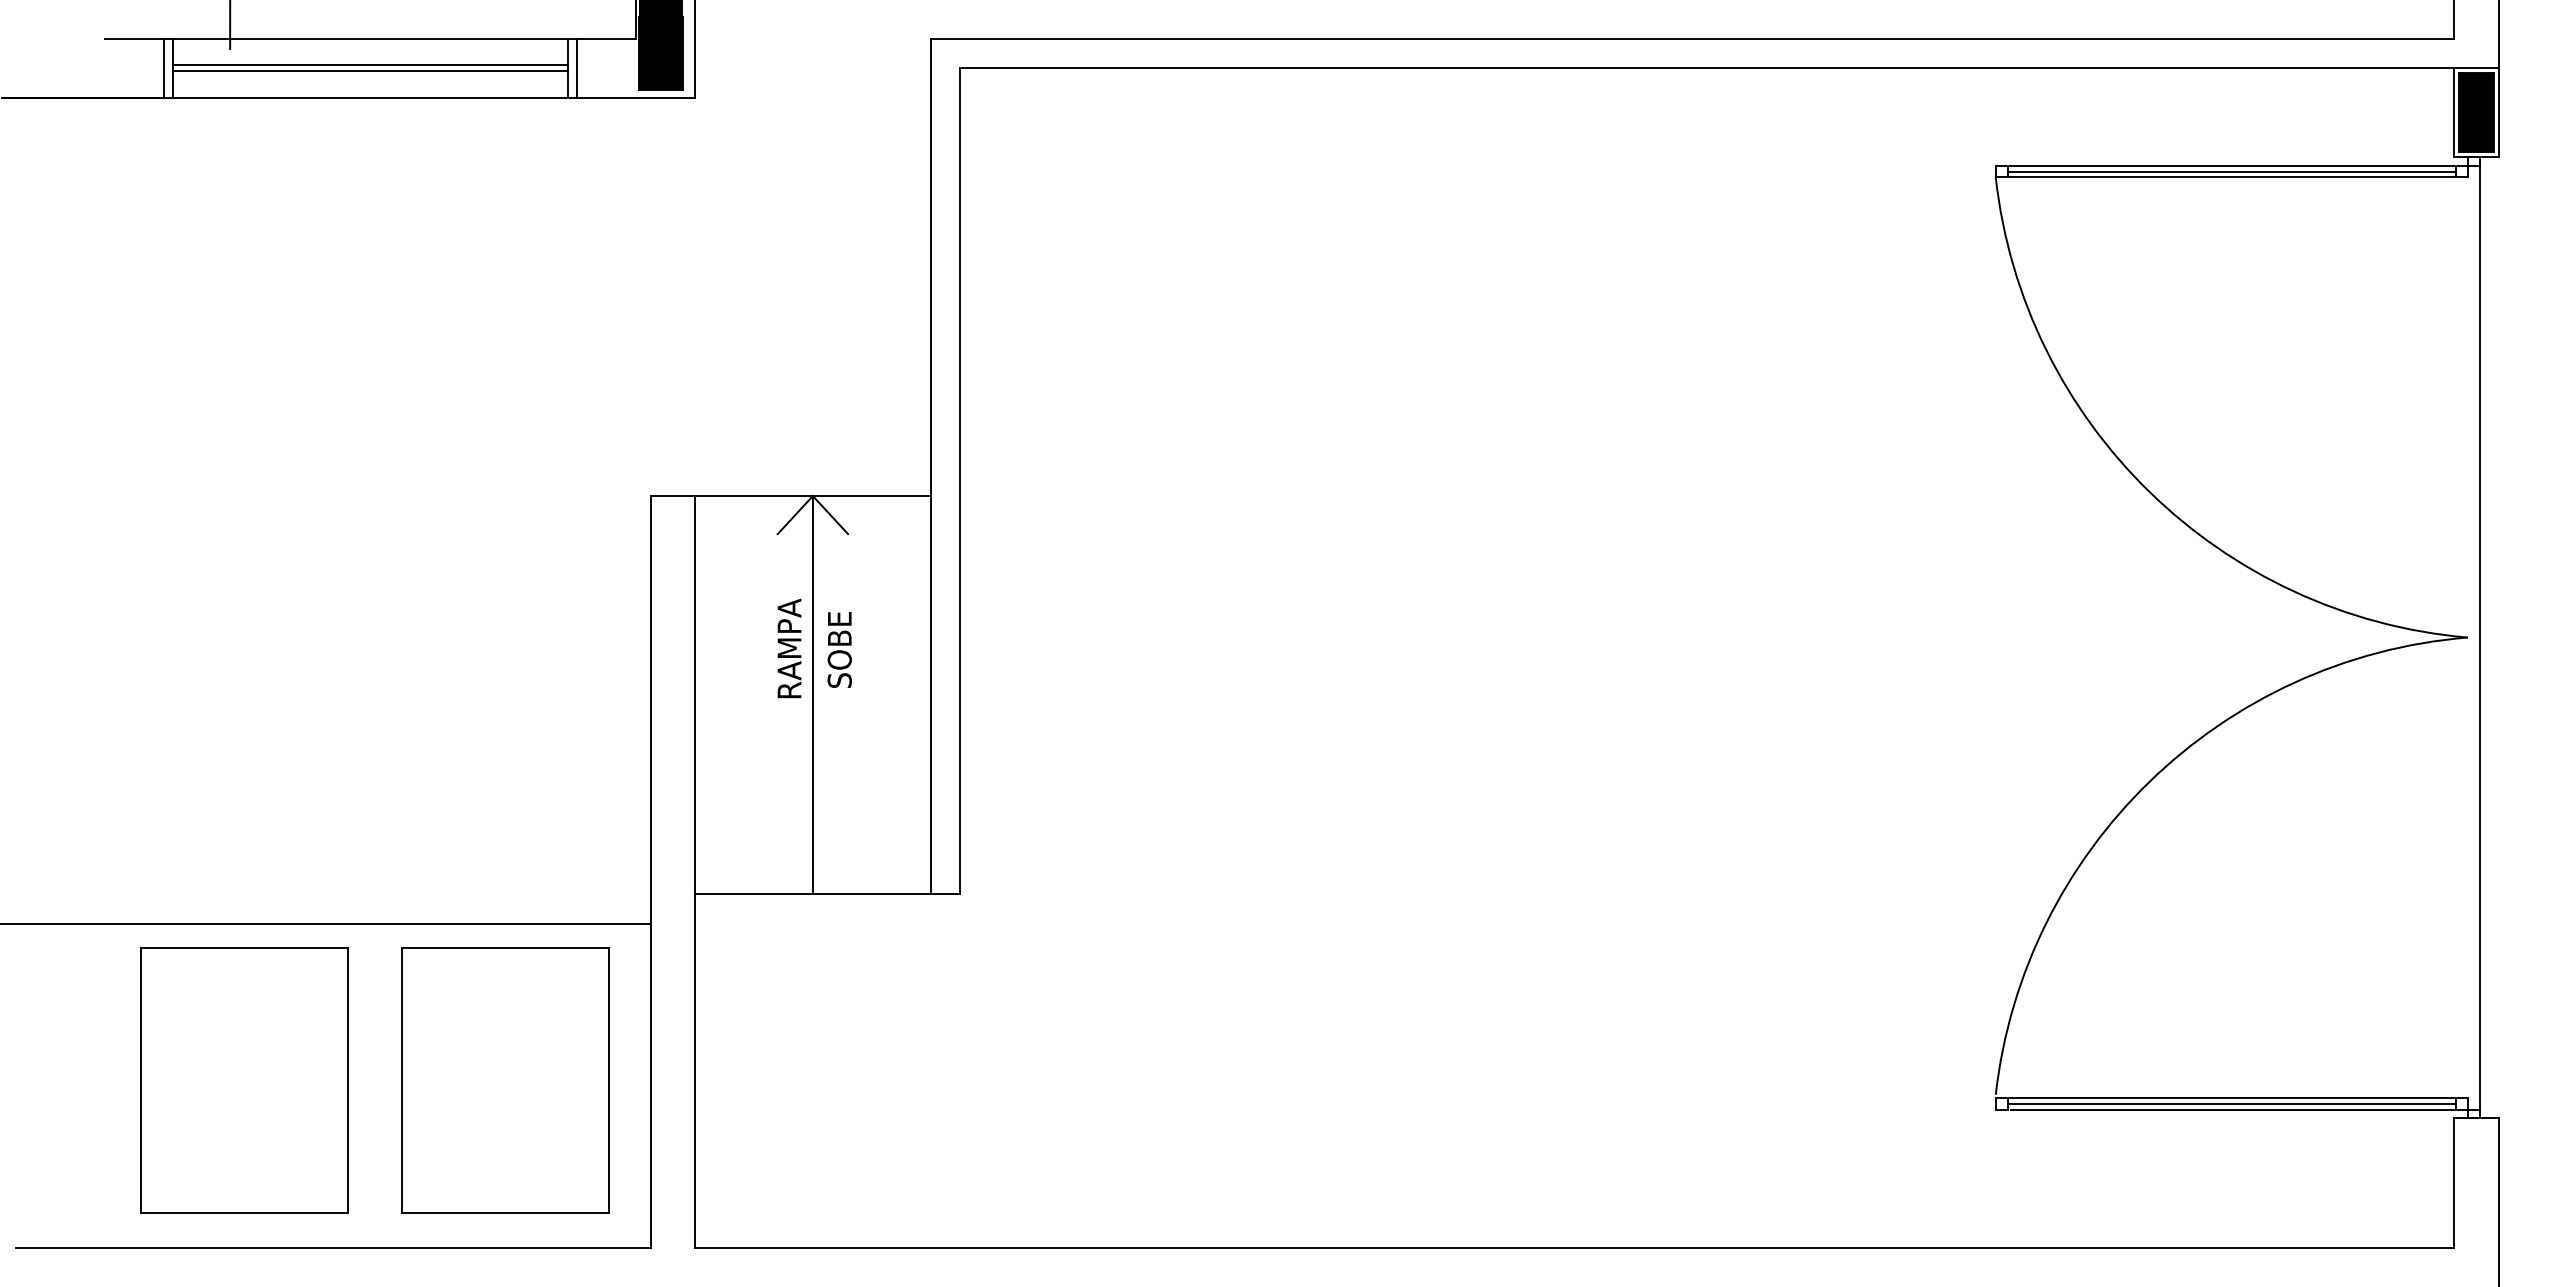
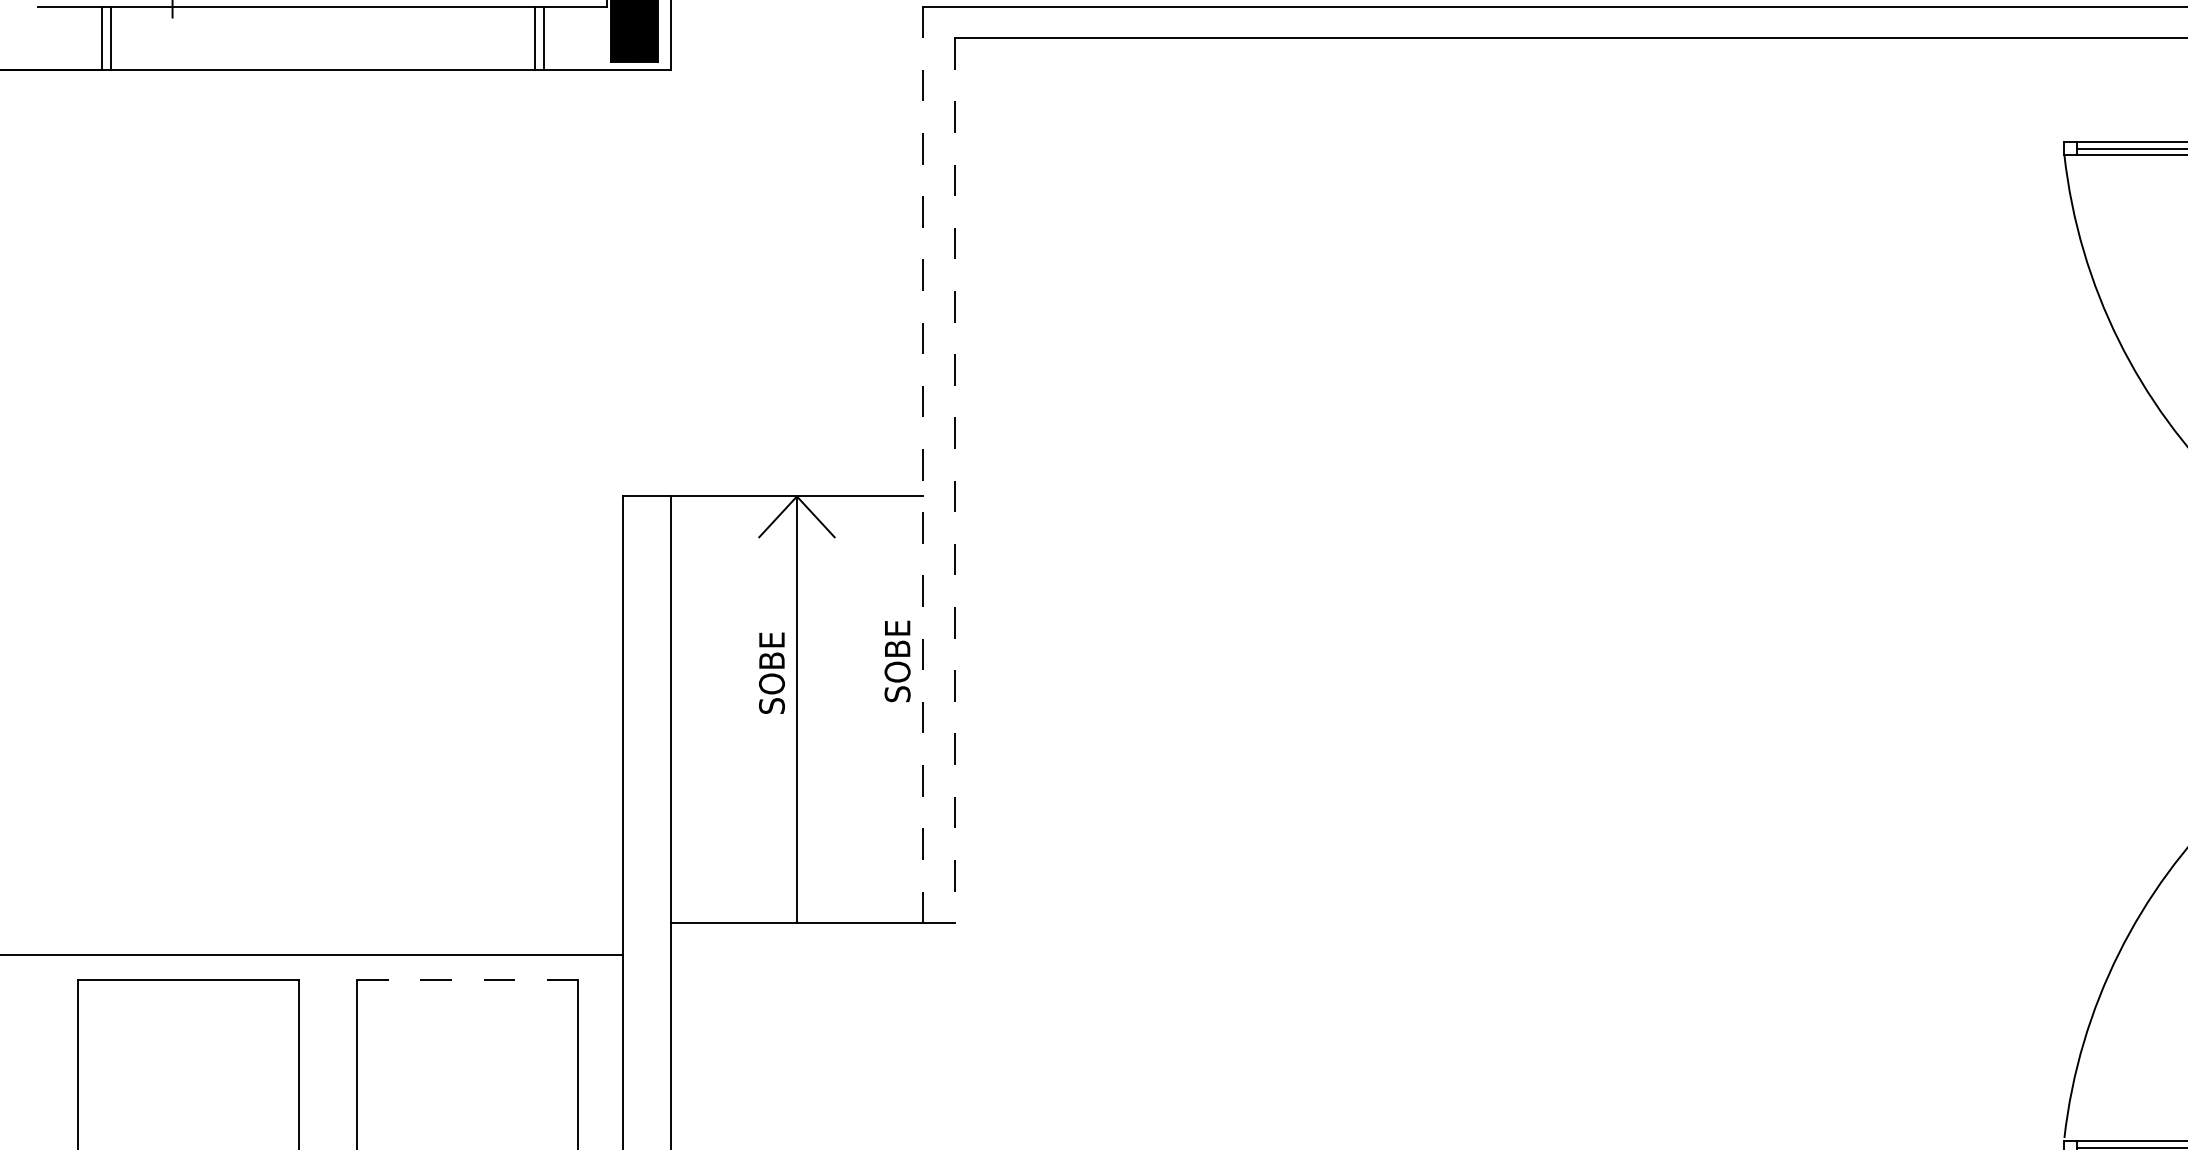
line: (370, 65) -> (322, 35), removed
line: (370, 71) -> (322, 41), removed
line: (930, 466) -> (922, 464), solid -> dashed
line: (960, 481) -> (955, 480), solid -> dashed
text: (789, 648) -> (771, 659), RAMPA -> SOBE
text: (839, 649) -> (897, 660), moved
line: (506, 947) -> (468, 980), solid -> dashed

